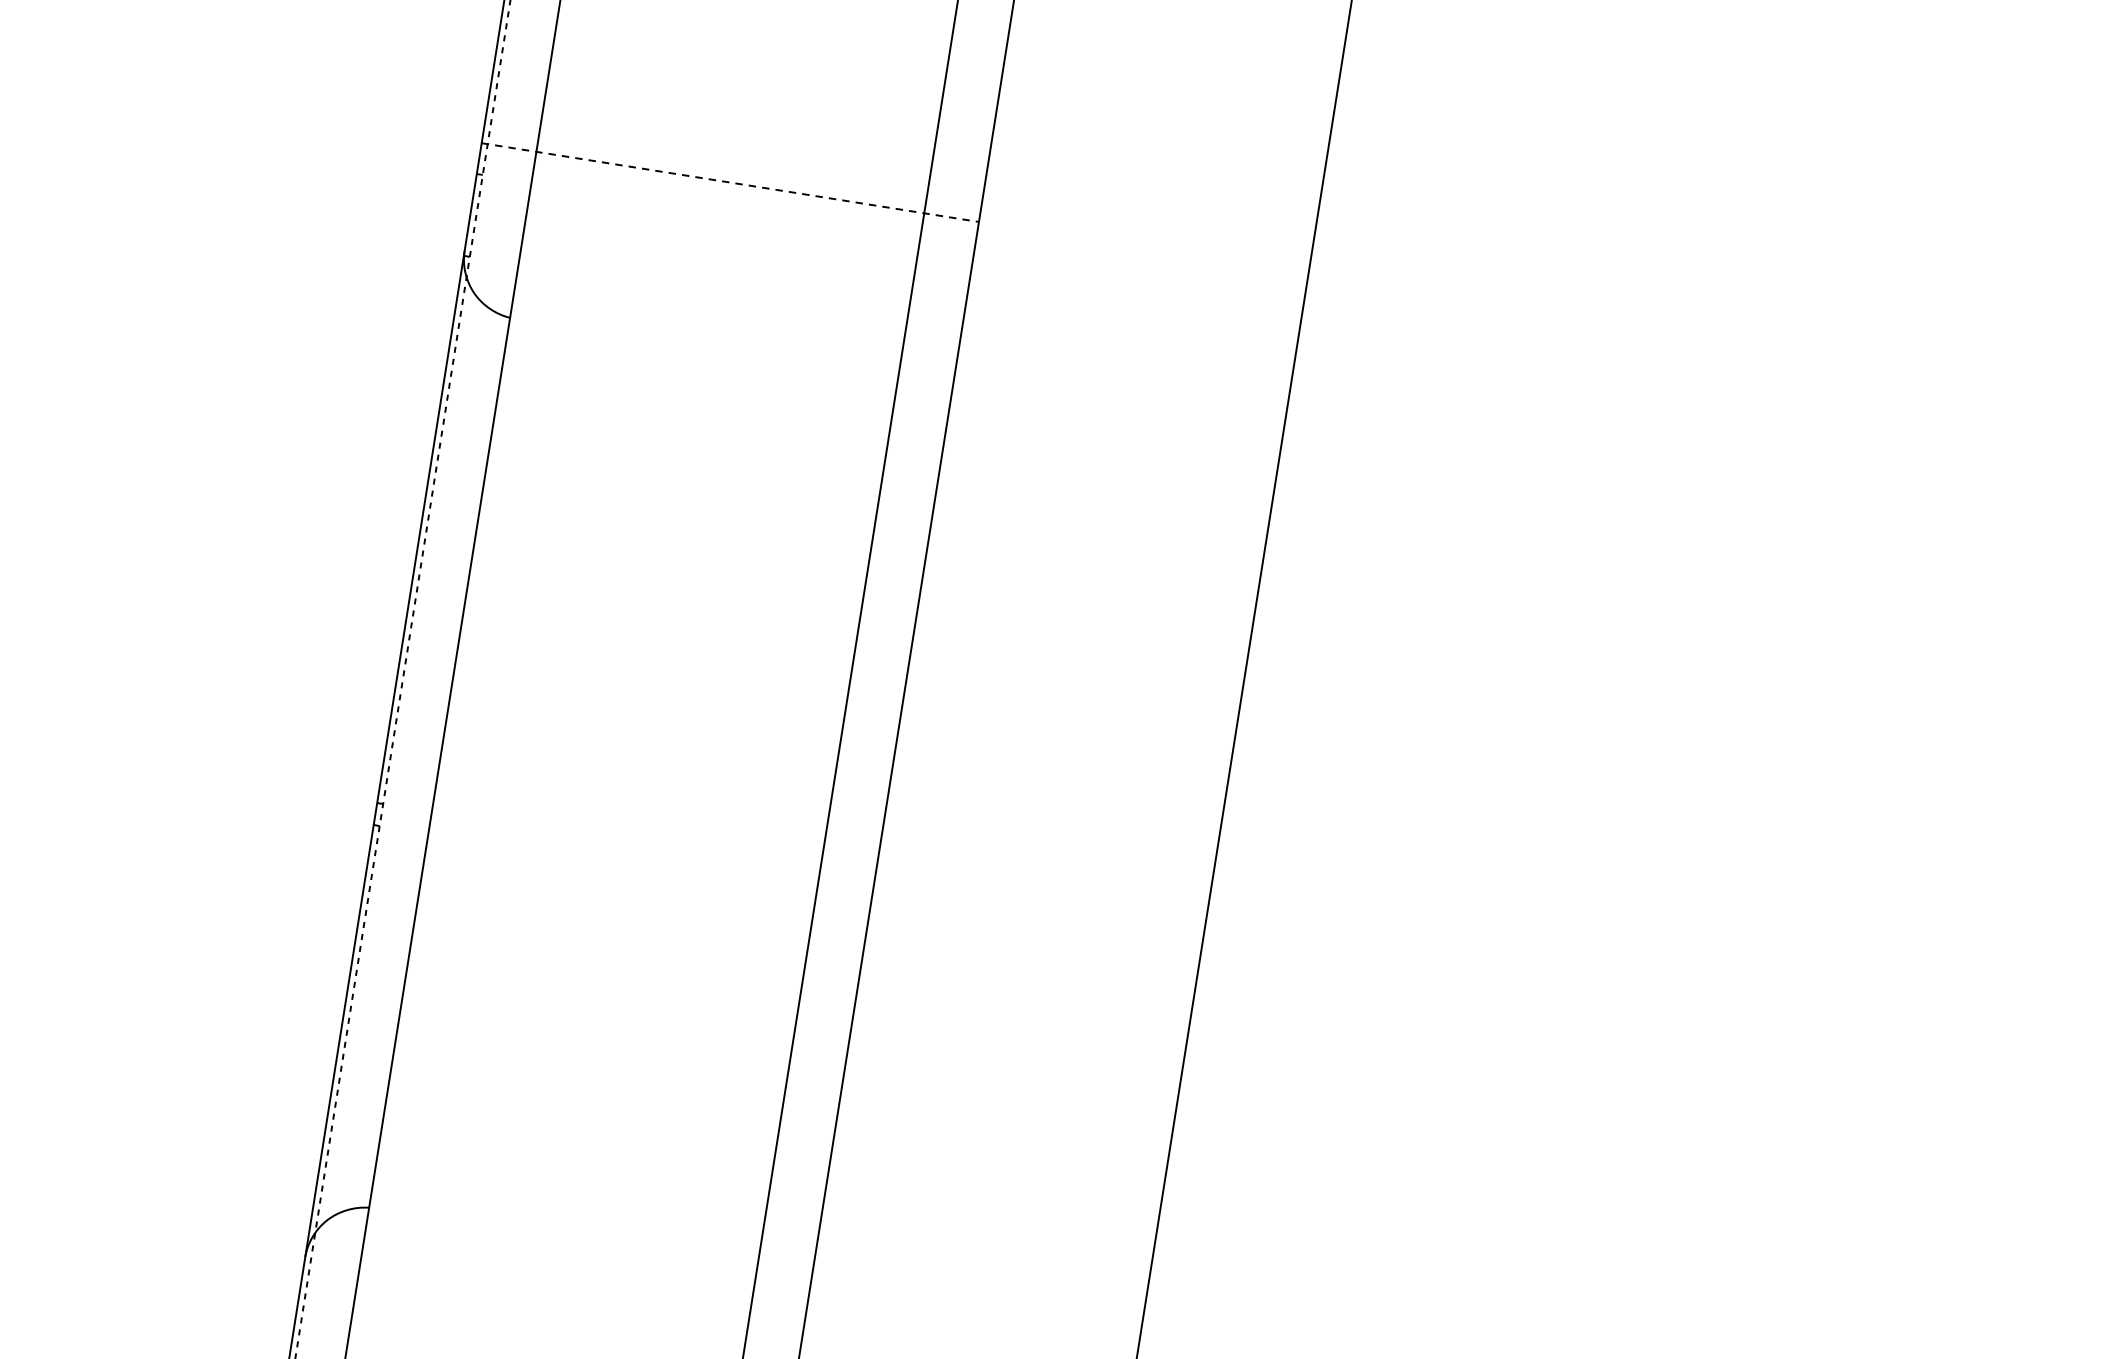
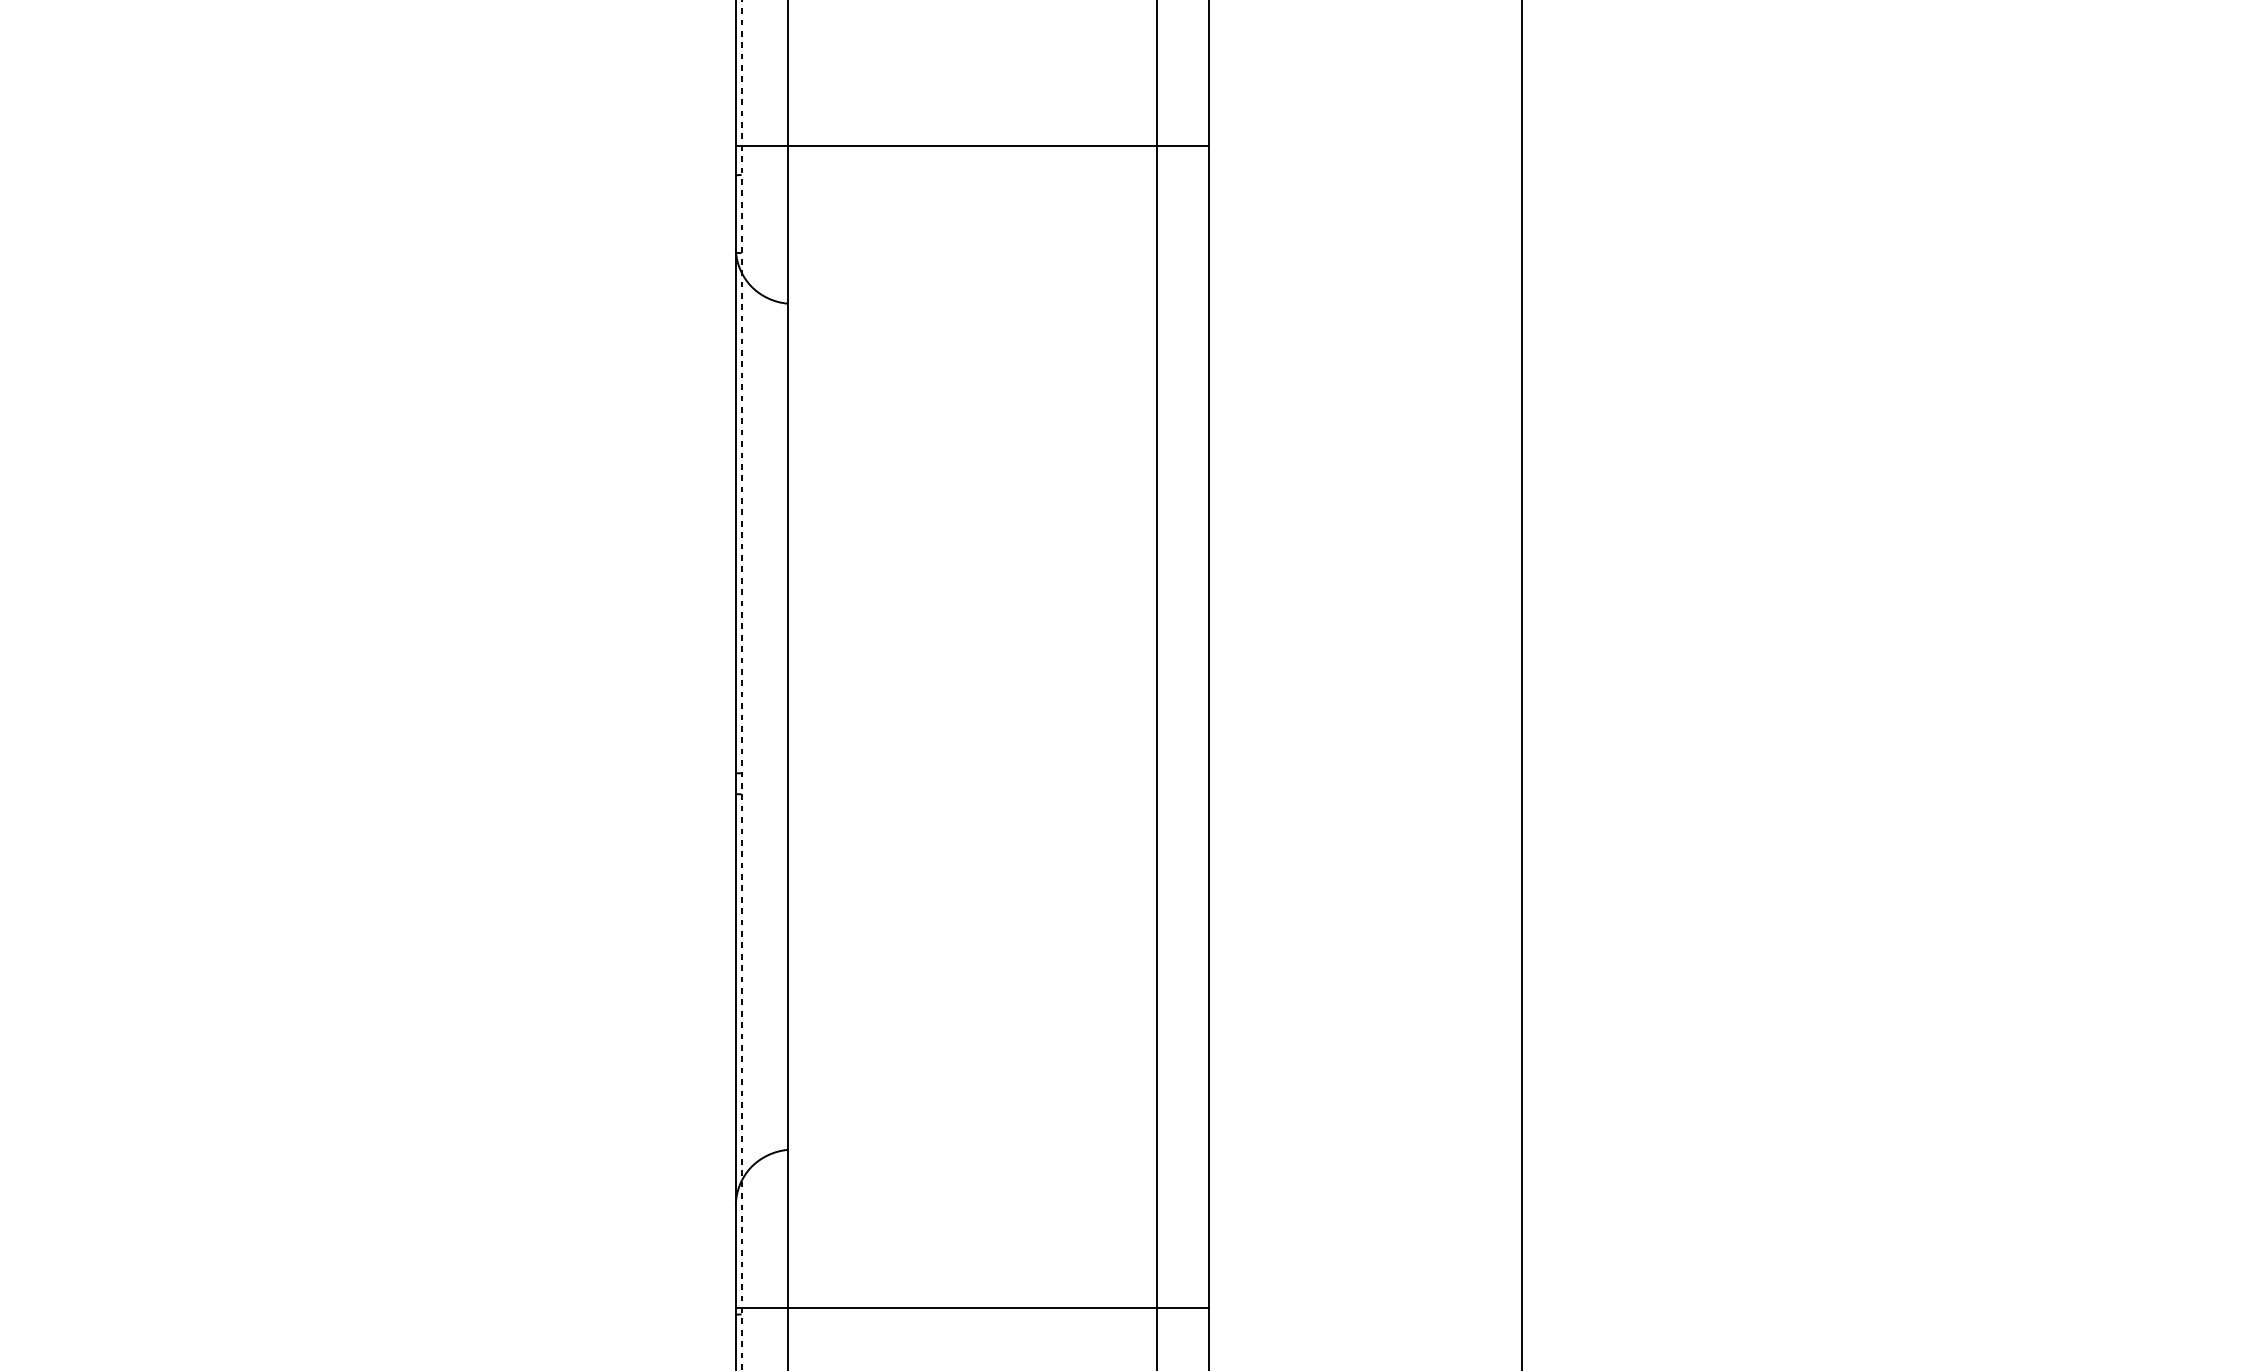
line: (730, 182) -> (972, 145), dashed -> solid

